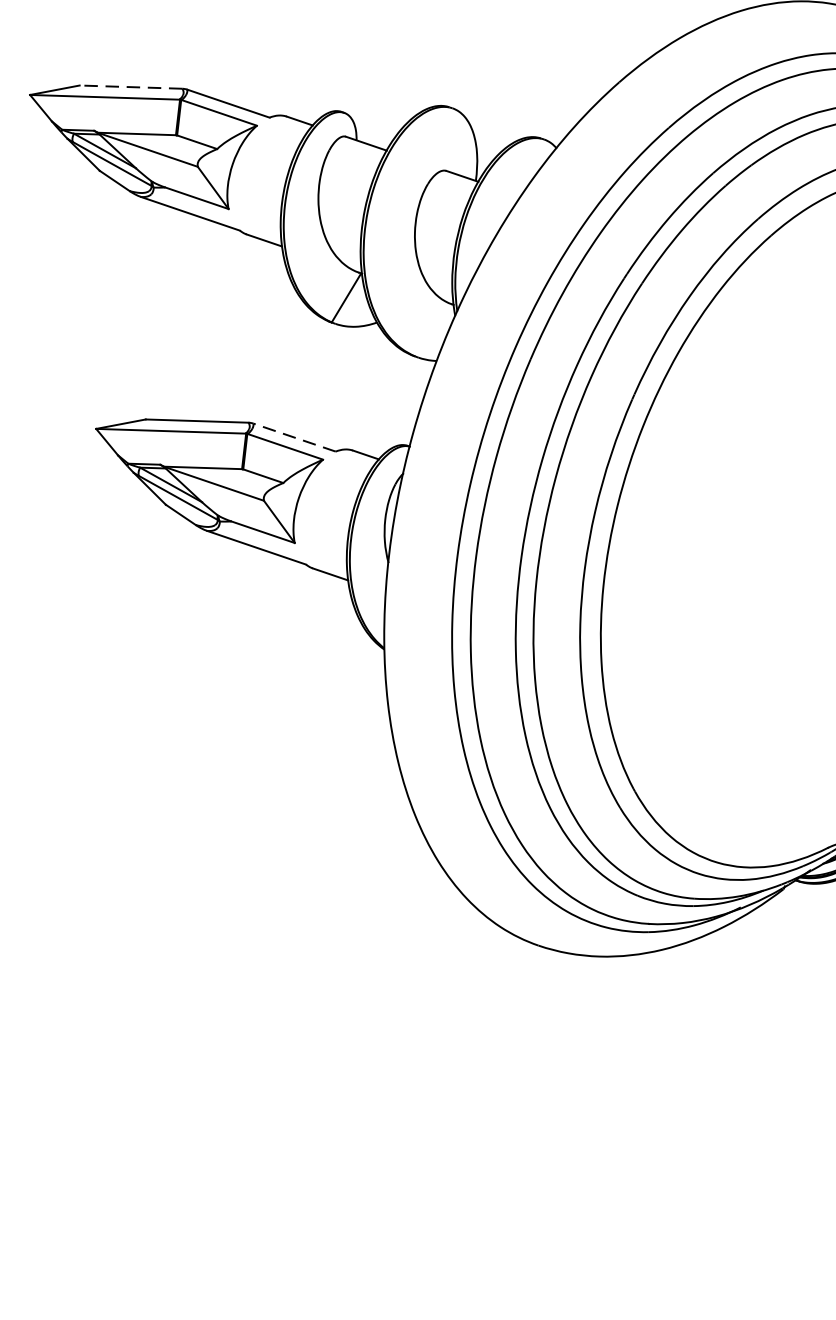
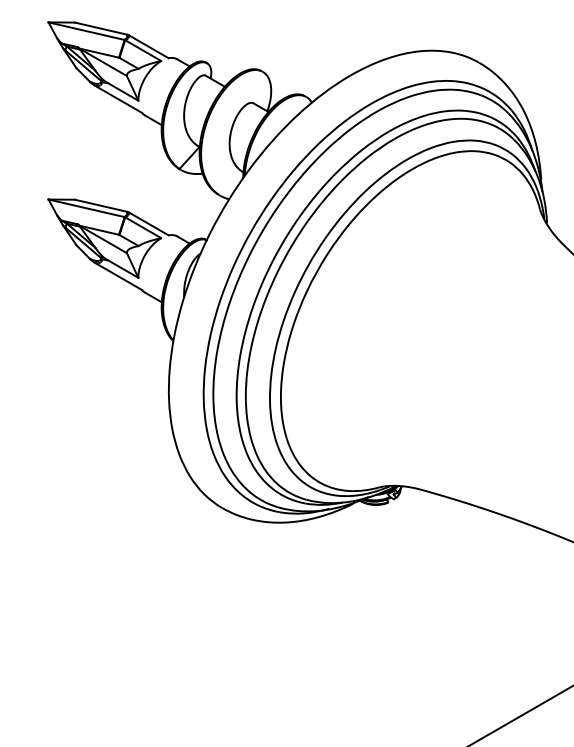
line: (130, 87) -> (100, 28), dashed -> solid
line: (293, 438) -> (148, 224), dashed -> solid

